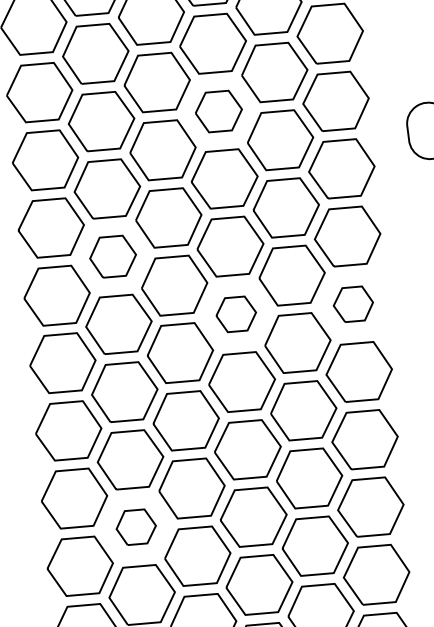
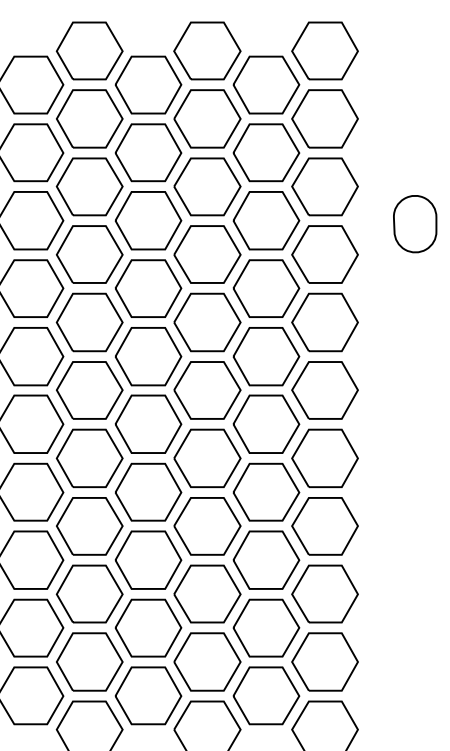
part: (218, 111) -> (207, 186), size x1.43
part: (112, 256) -> (89, 322), size x1.43
part: (352, 304) -> (324, 390), size x1.67
part: (236, 314) -> (207, 390), size x1.67
part: (136, 526) -> (89, 593), size x1.67

